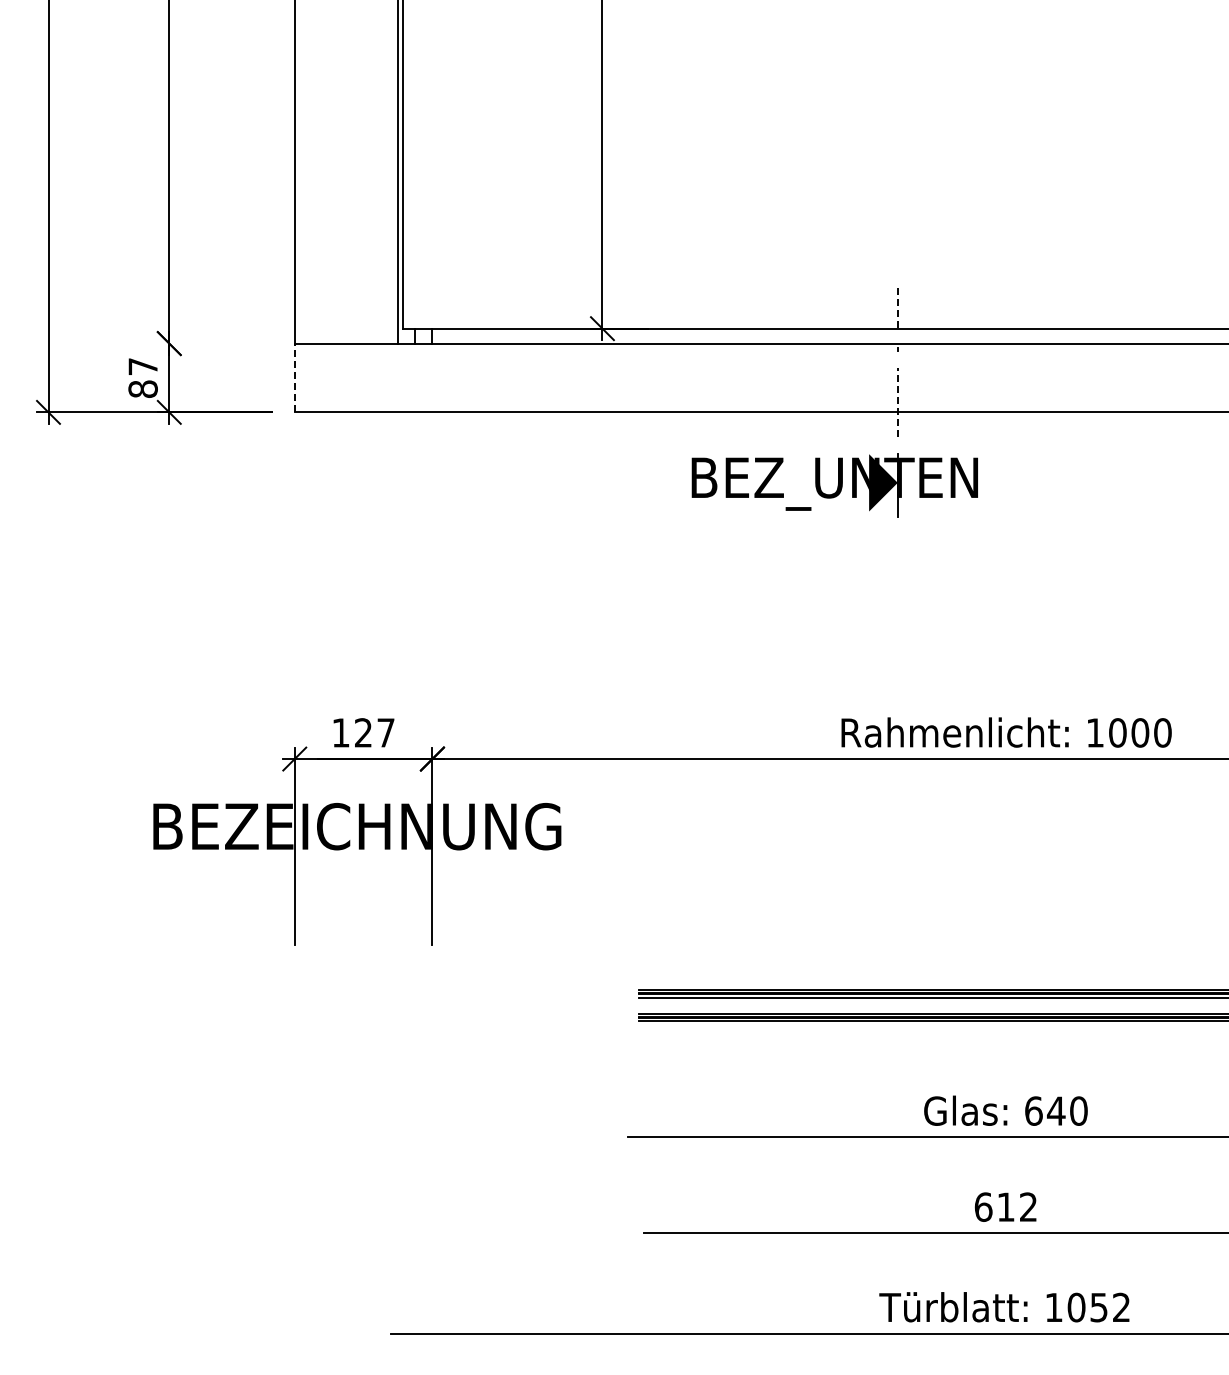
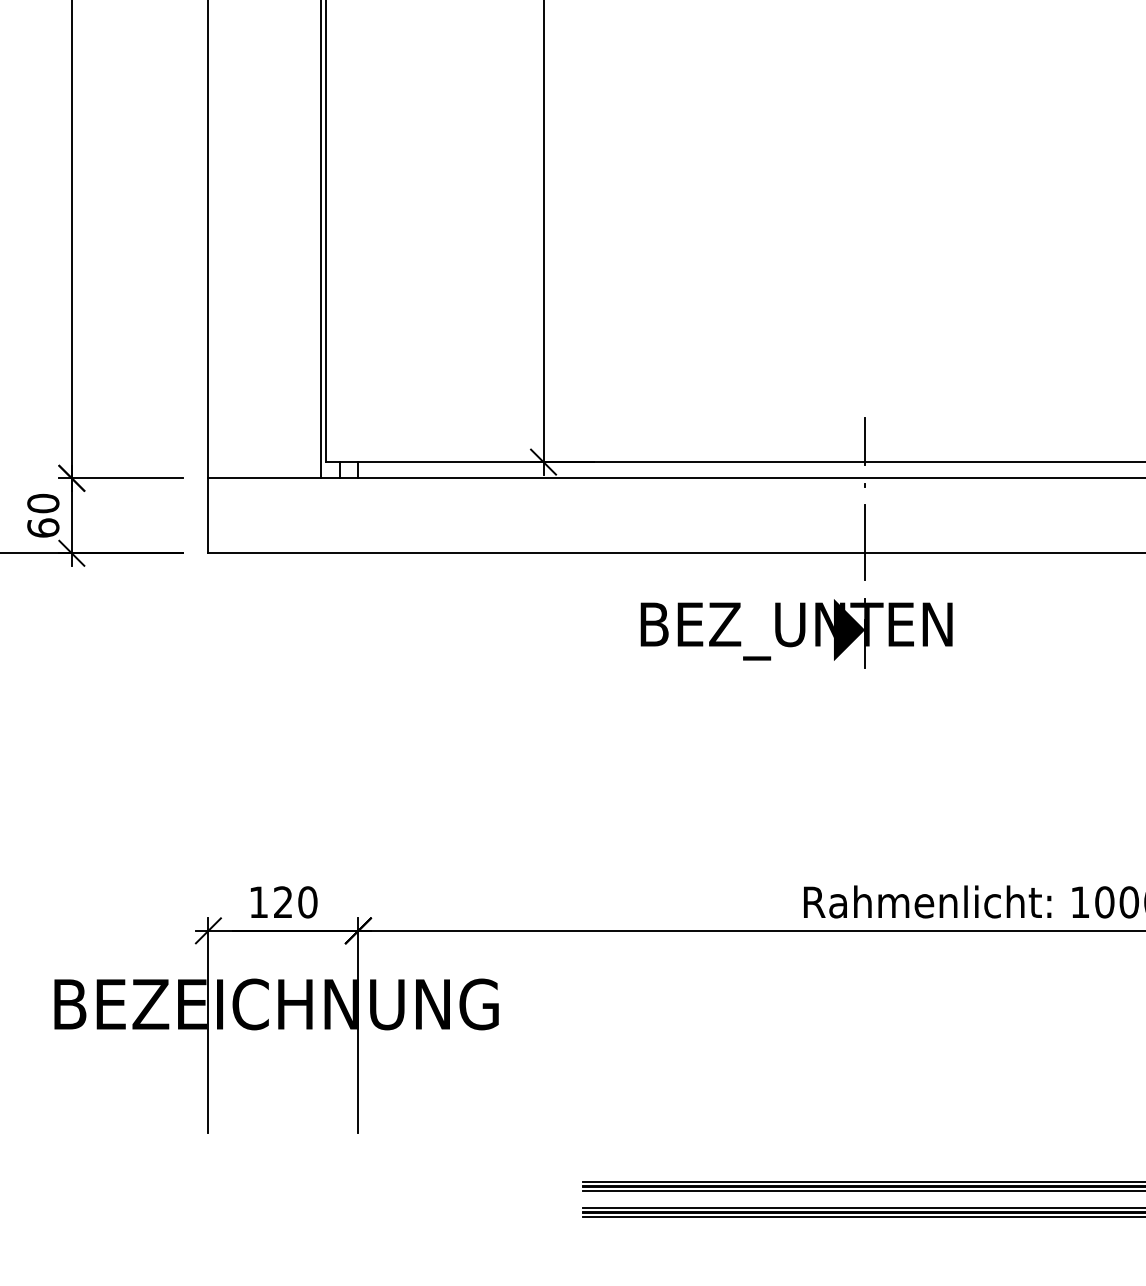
line: (897, 309) -> (864, 441), dashed -> solid
line: (214, 343) -> (121, 478), added
text: (142, 377) -> (42, 515), 87 -> 60
line: (294, 377) -> (208, 515), dashed -> solid
line: (897, 402) -> (864, 542), dashed -> solid
text: (385, 732) -> (307, 901), 127 -> 120

